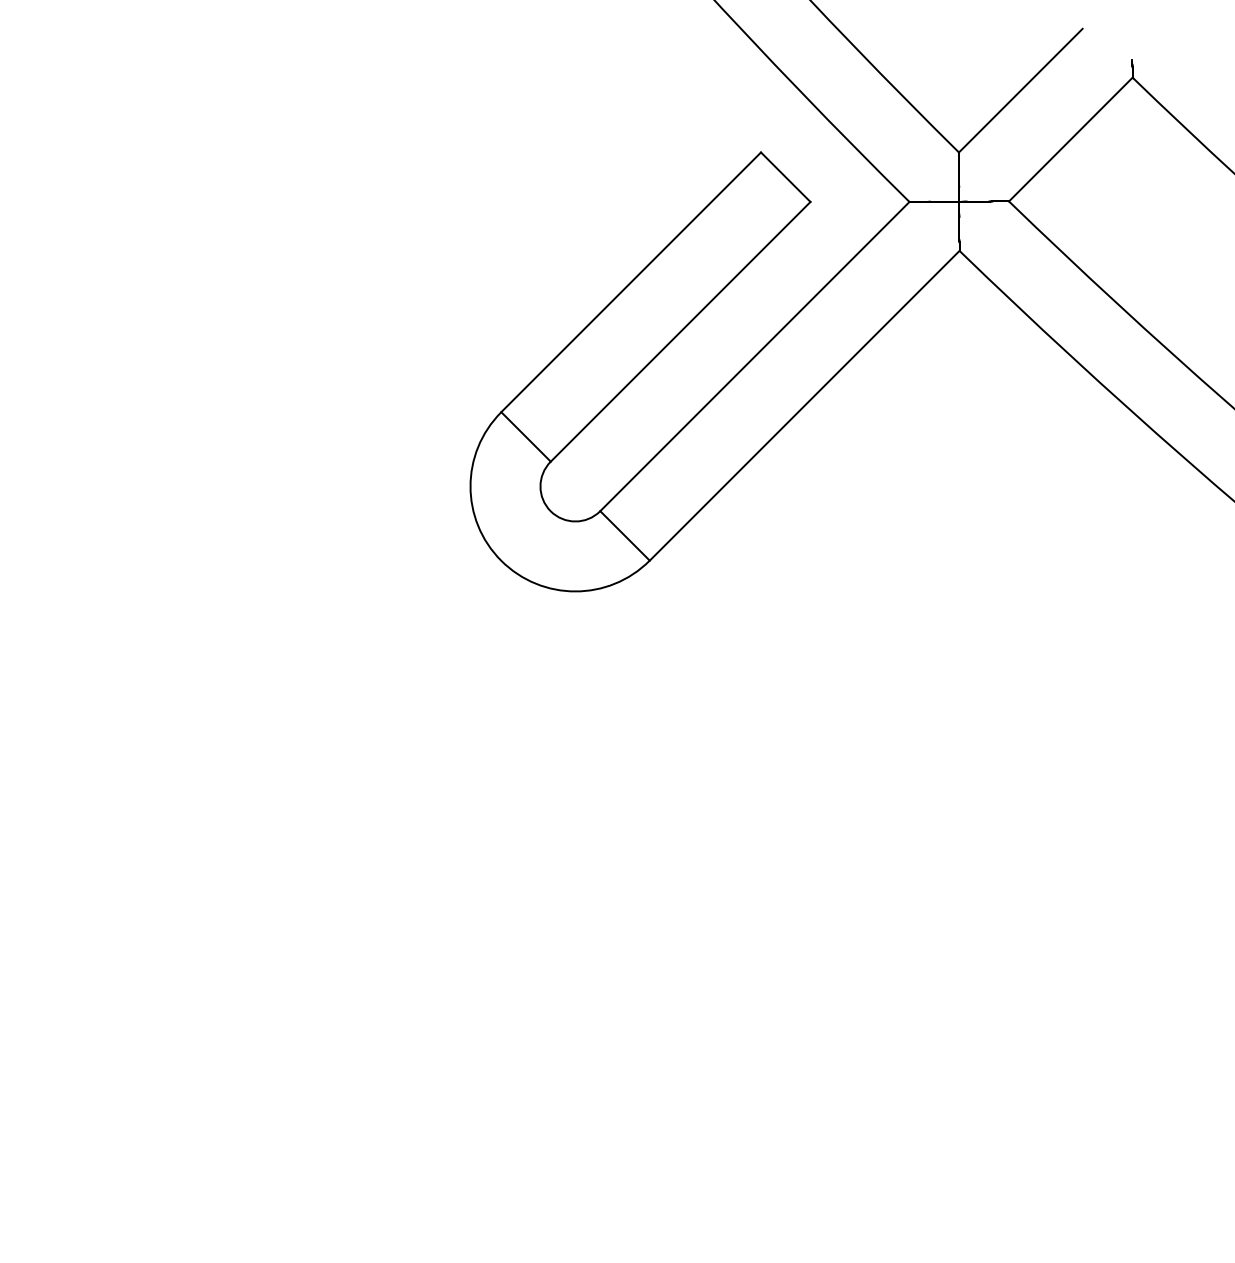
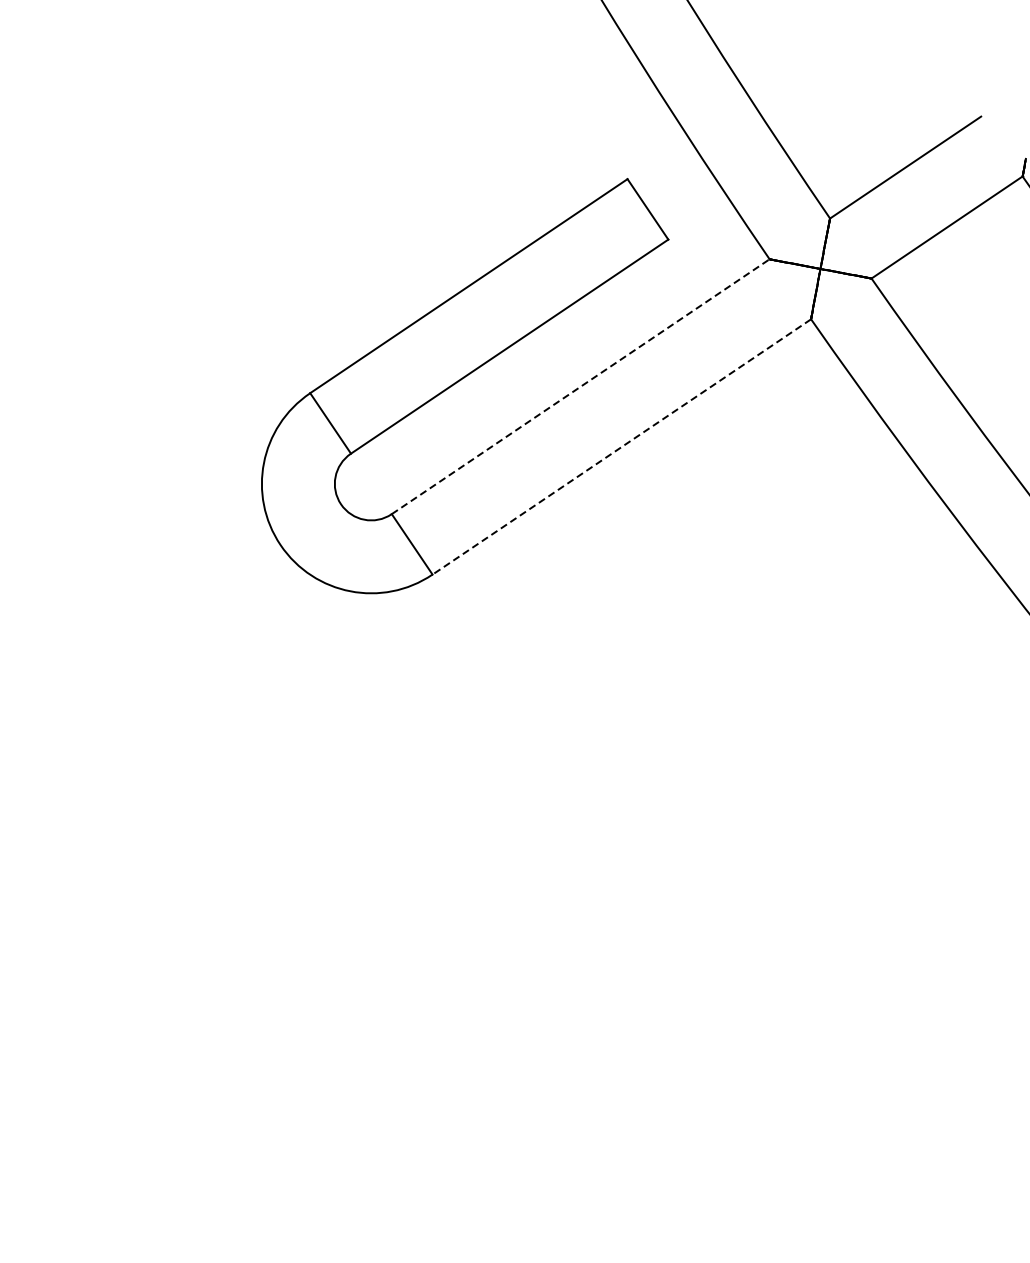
line: (754, 356) -> (580, 386), solid -> dashed
line: (804, 406) -> (621, 447), solid -> dashed

